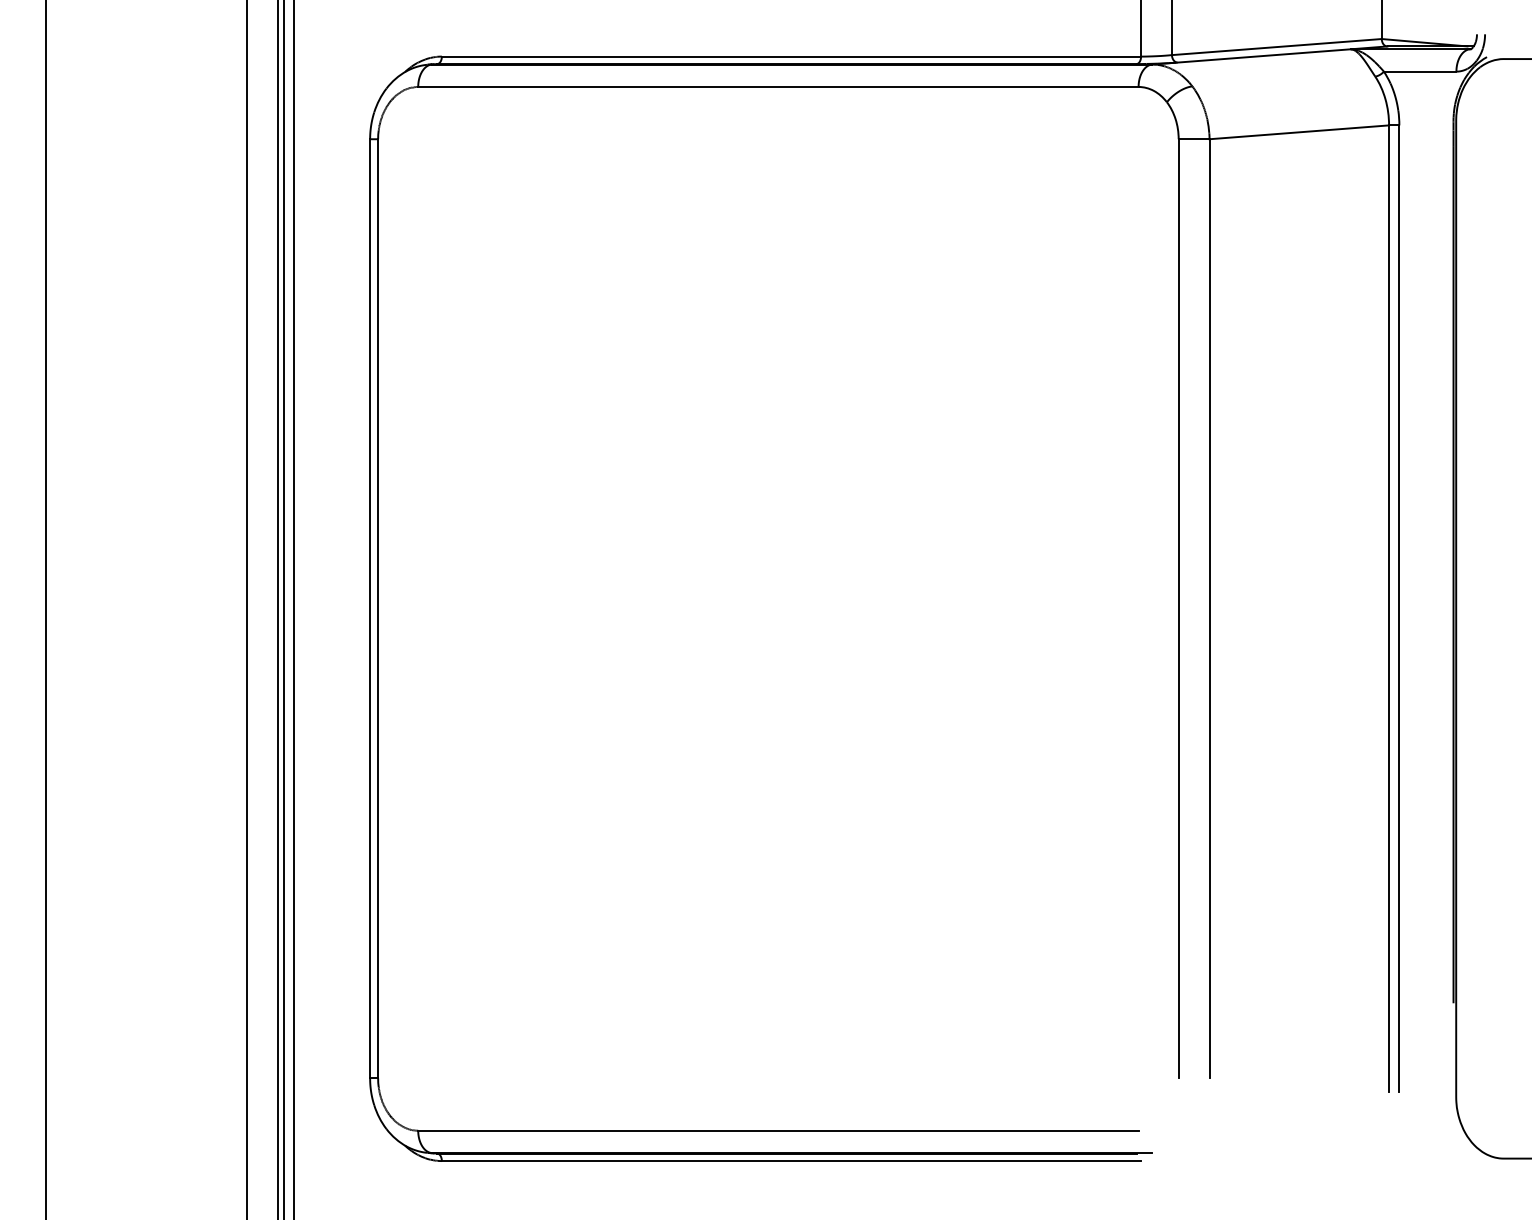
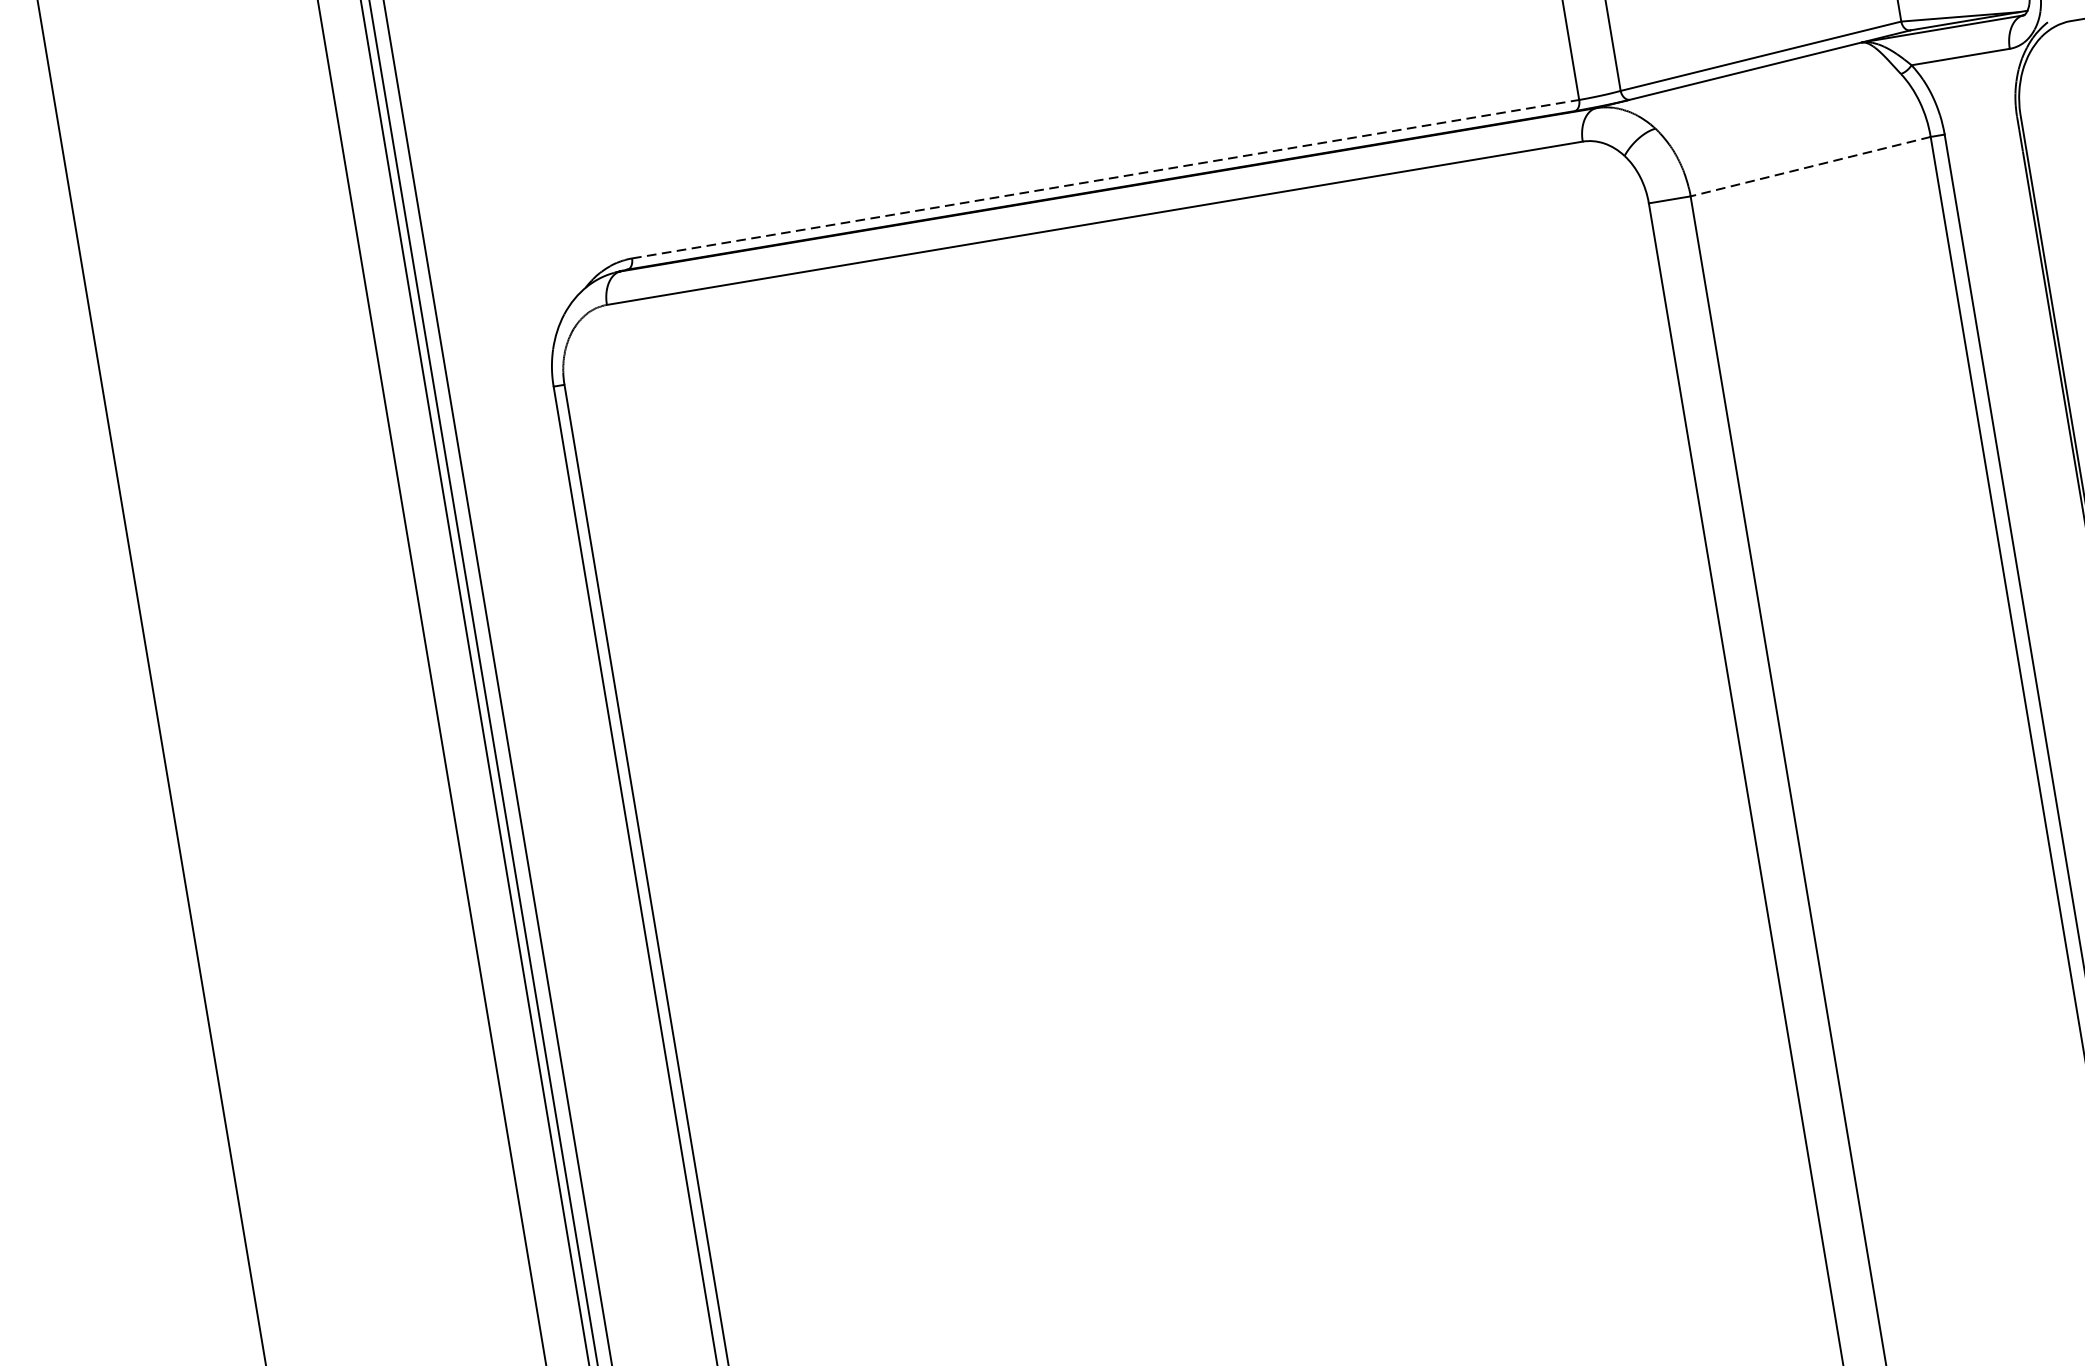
line: (791, 56) -> (1105, 179), solid -> dashed
line: (1298, 132) -> (1809, 167), solid -> dashed

